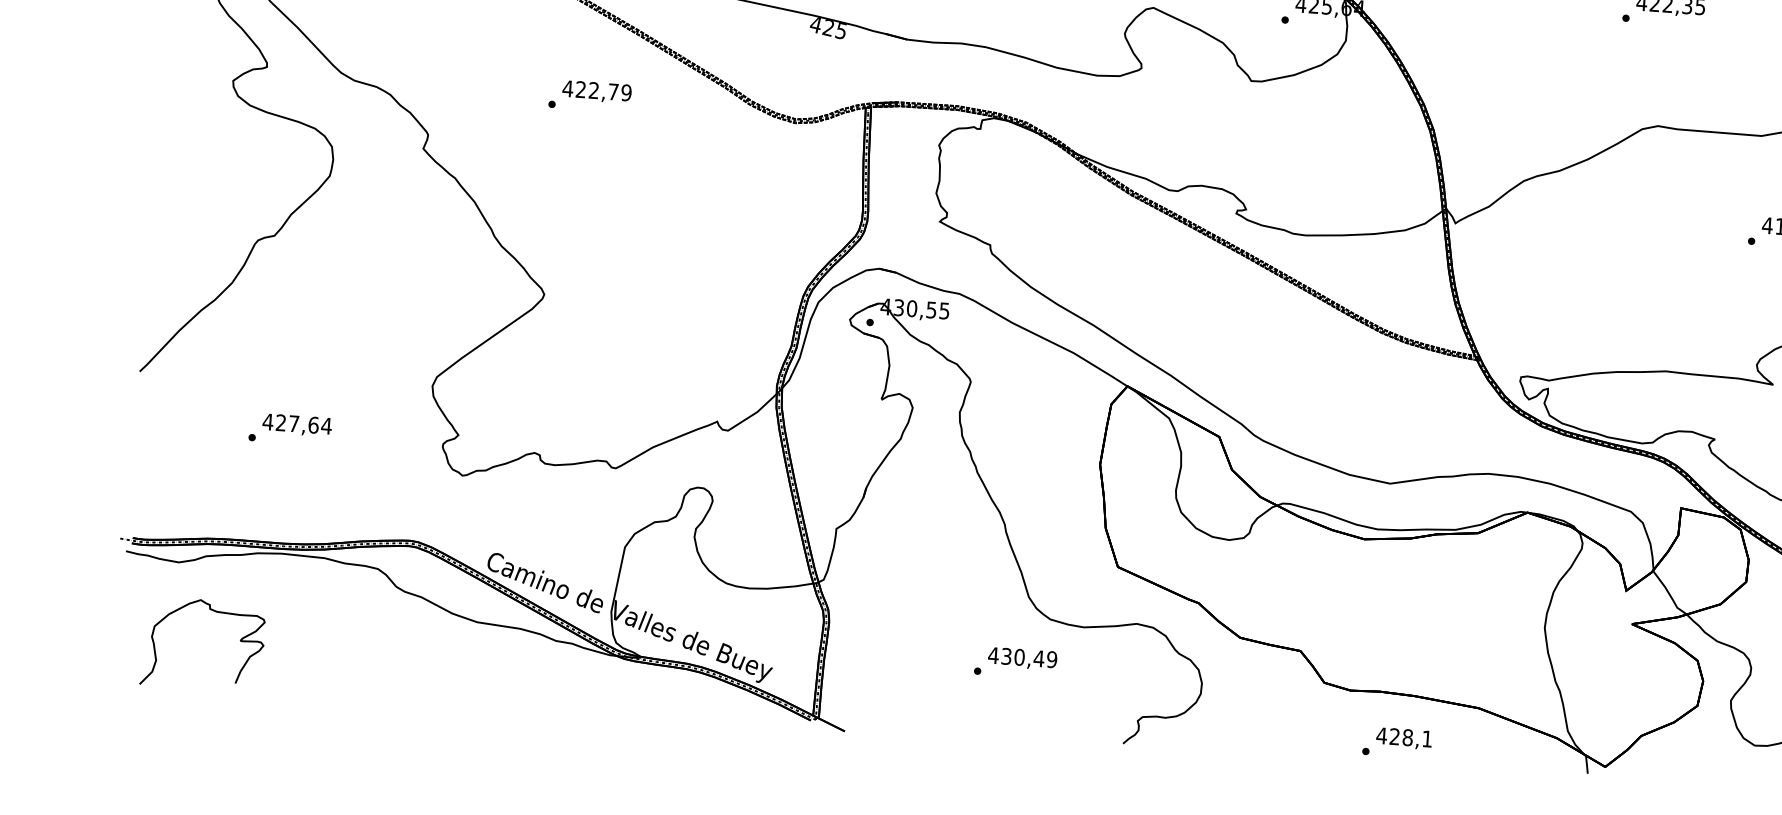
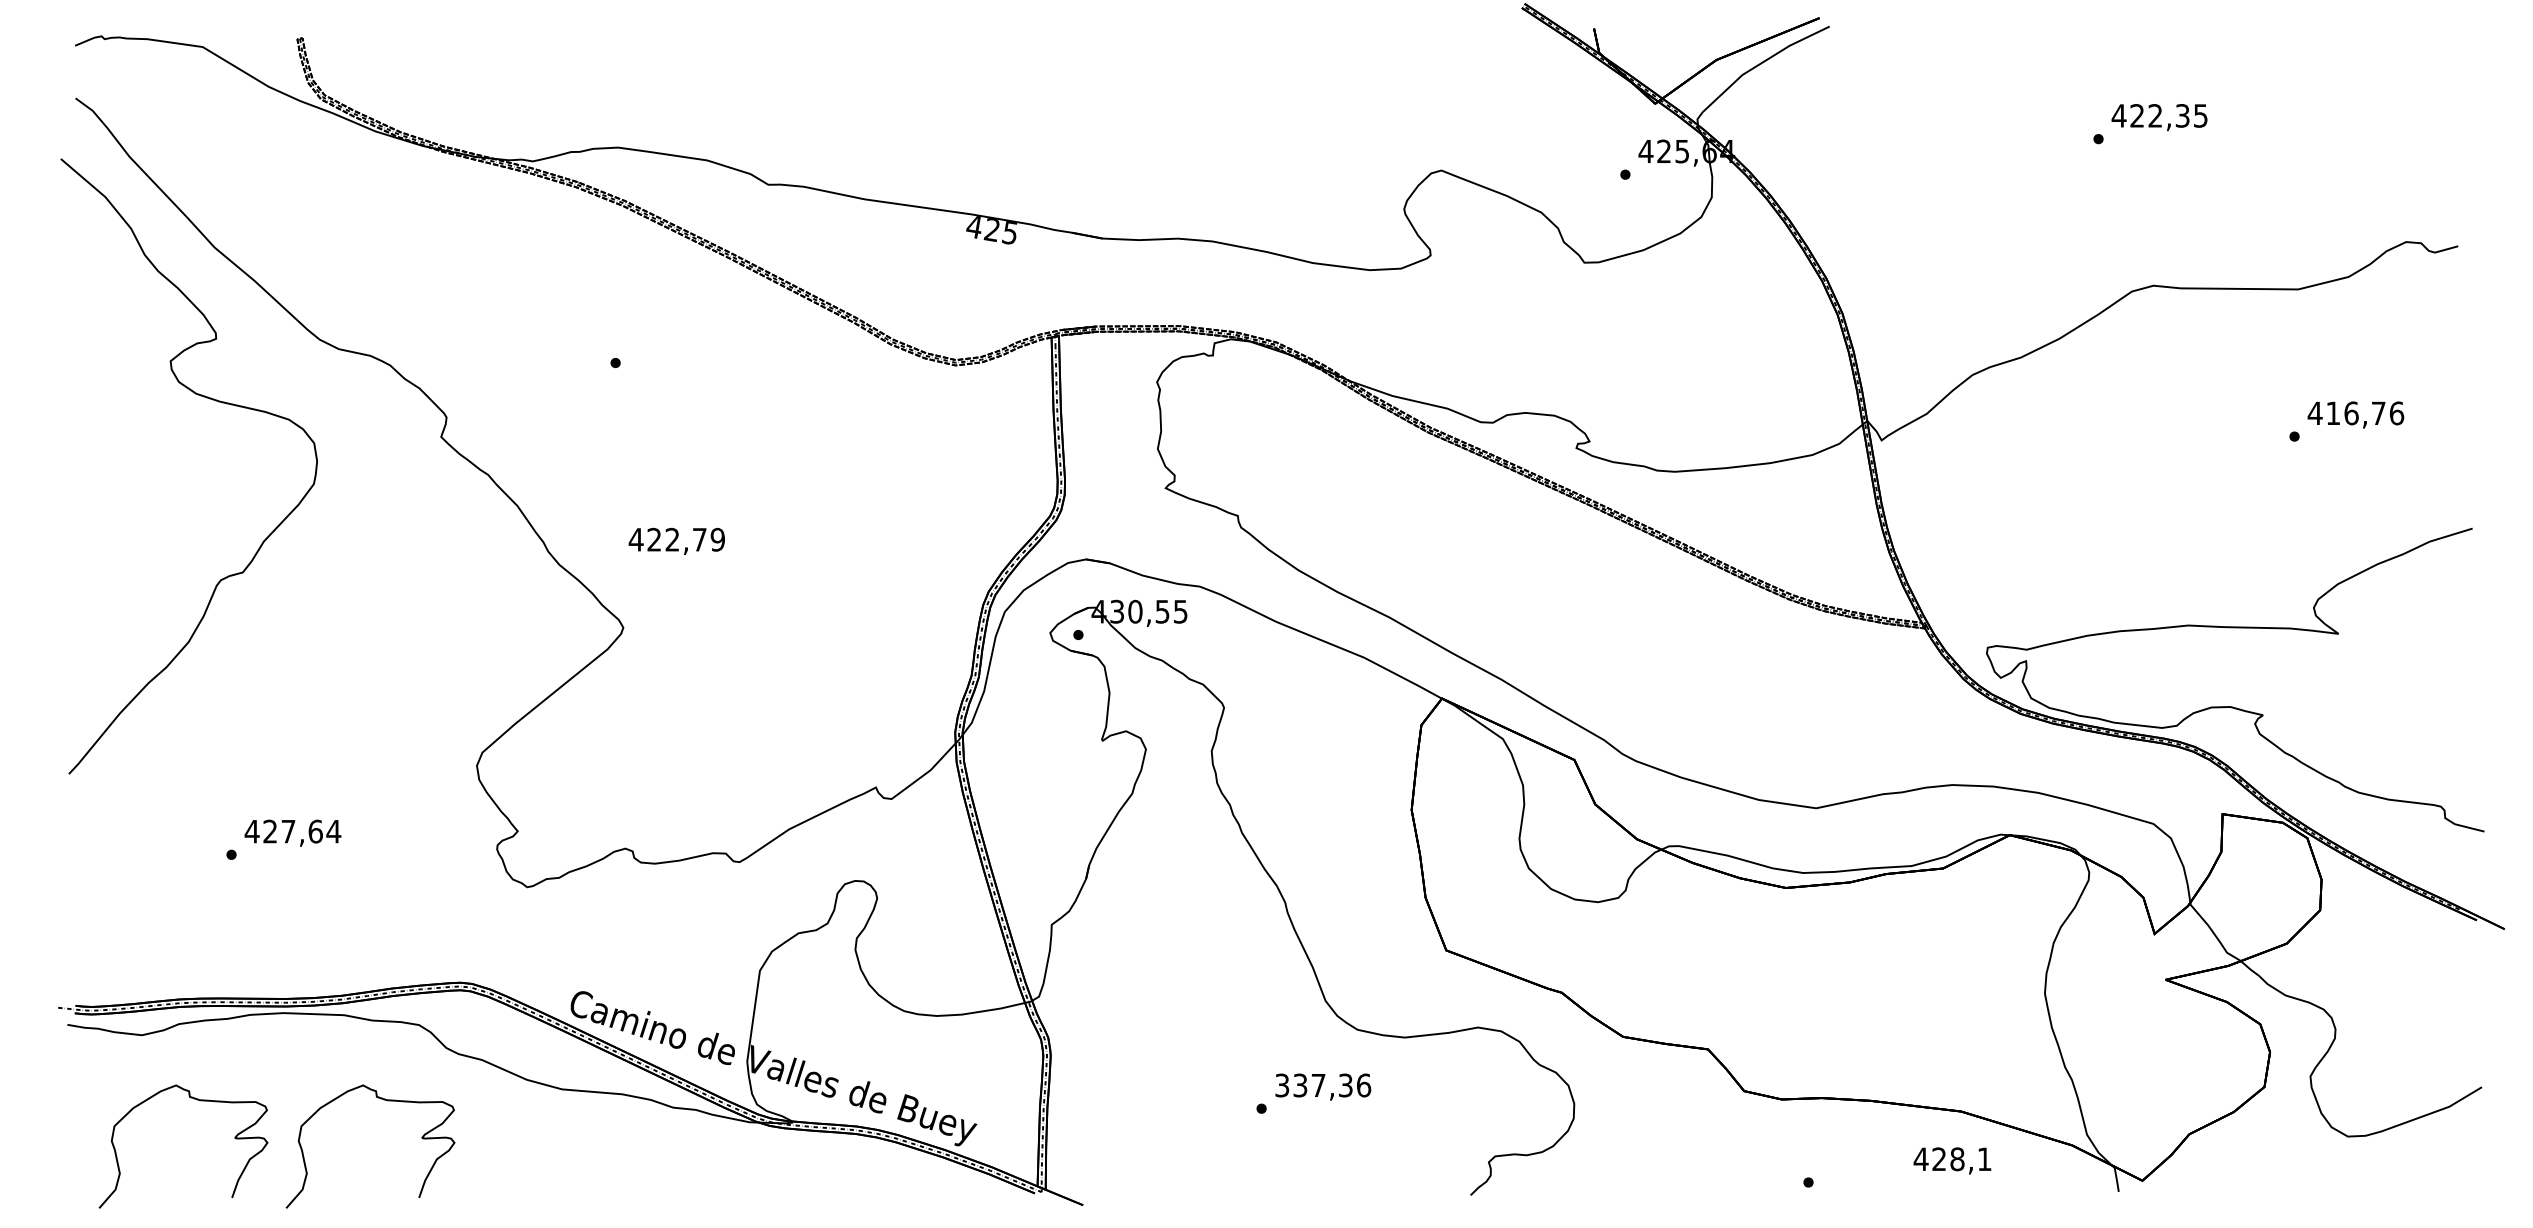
text: (596, 91) -> (676, 540), moved
curve: (349, 621) -> (384, 1100), added
text: (1022, 657) -> (1322, 1085), 430,49 -> 337,36
text: (1404, 738) -> (1952, 1160), moved

